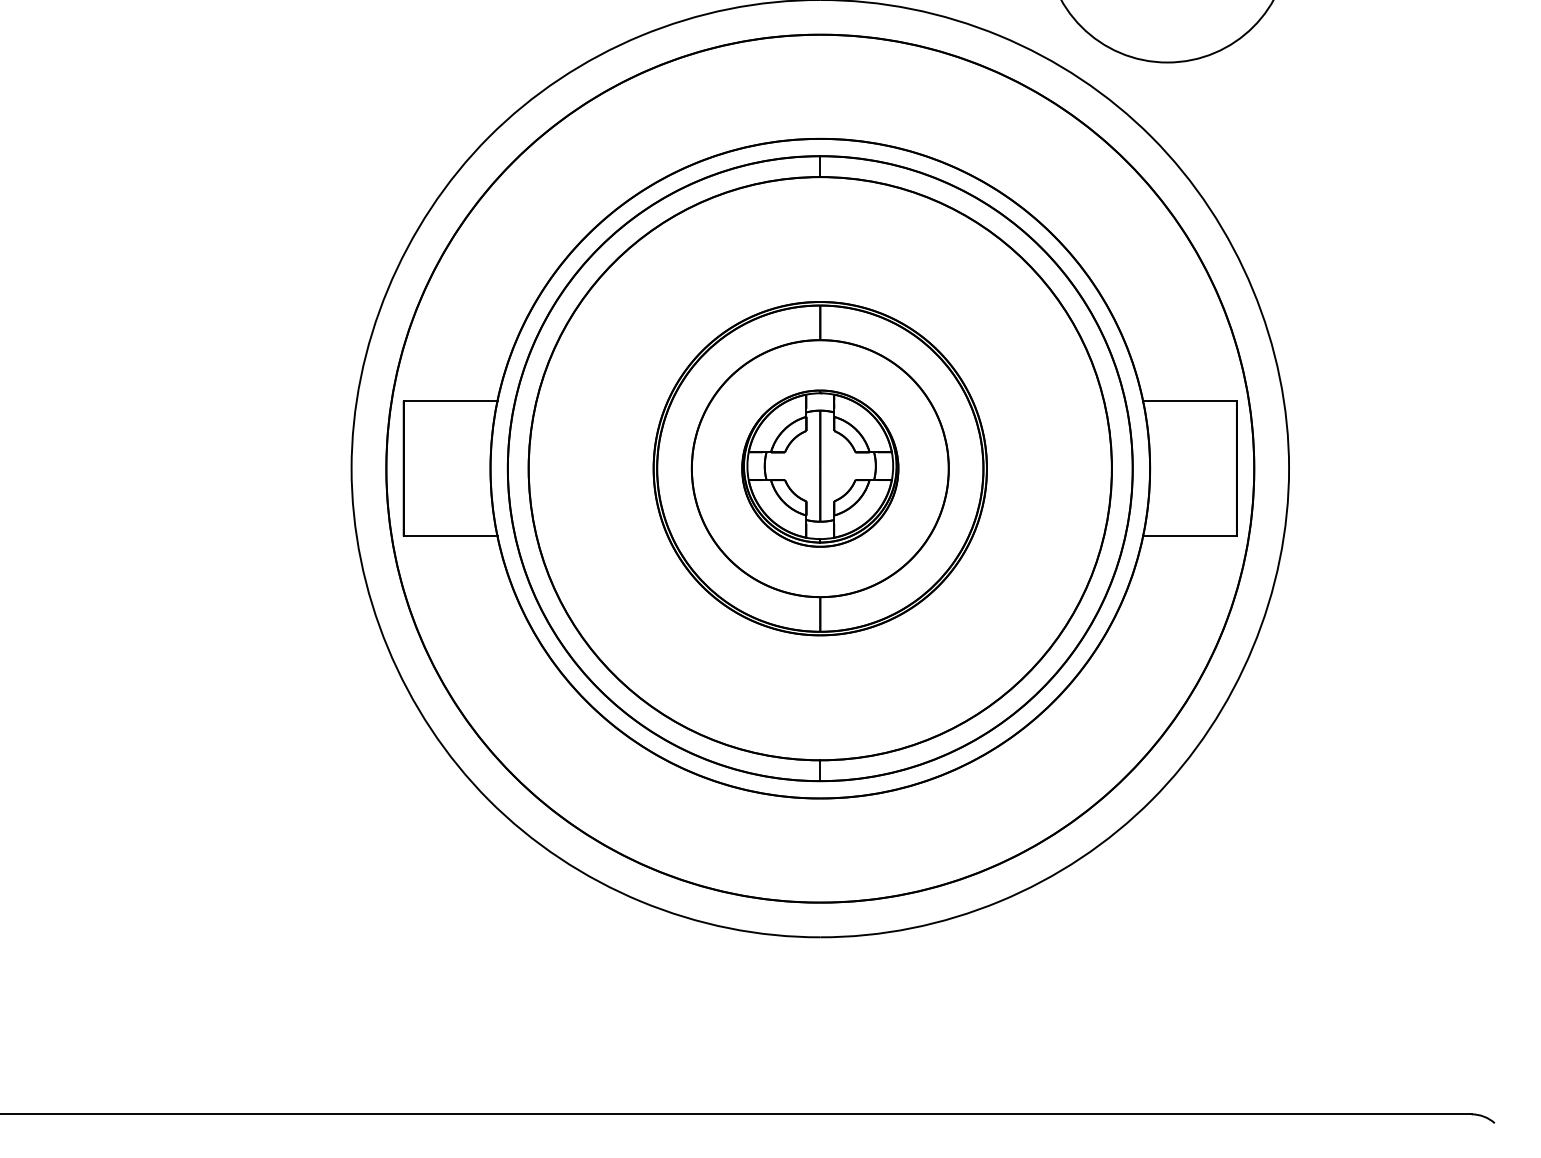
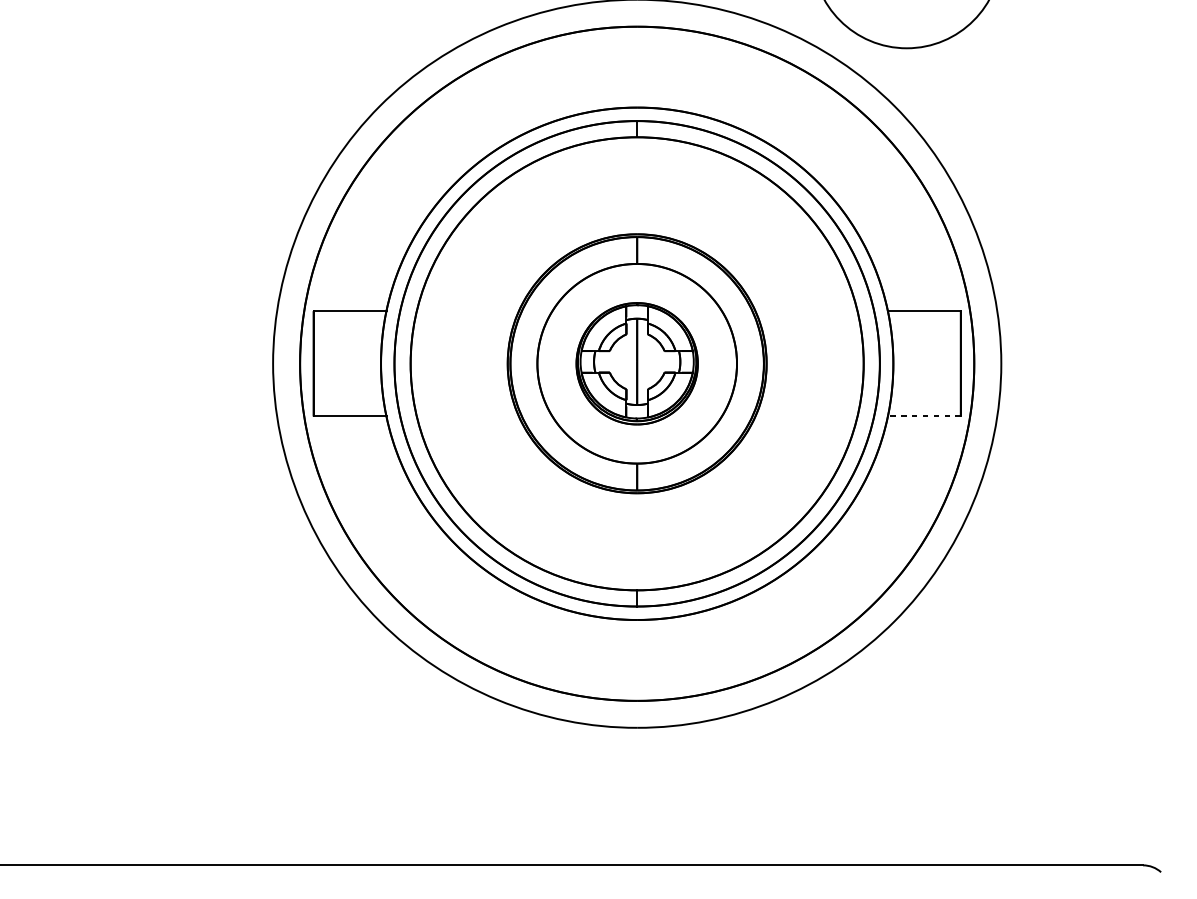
line: (1189, 536) -> (923, 416), solid -> dashed

